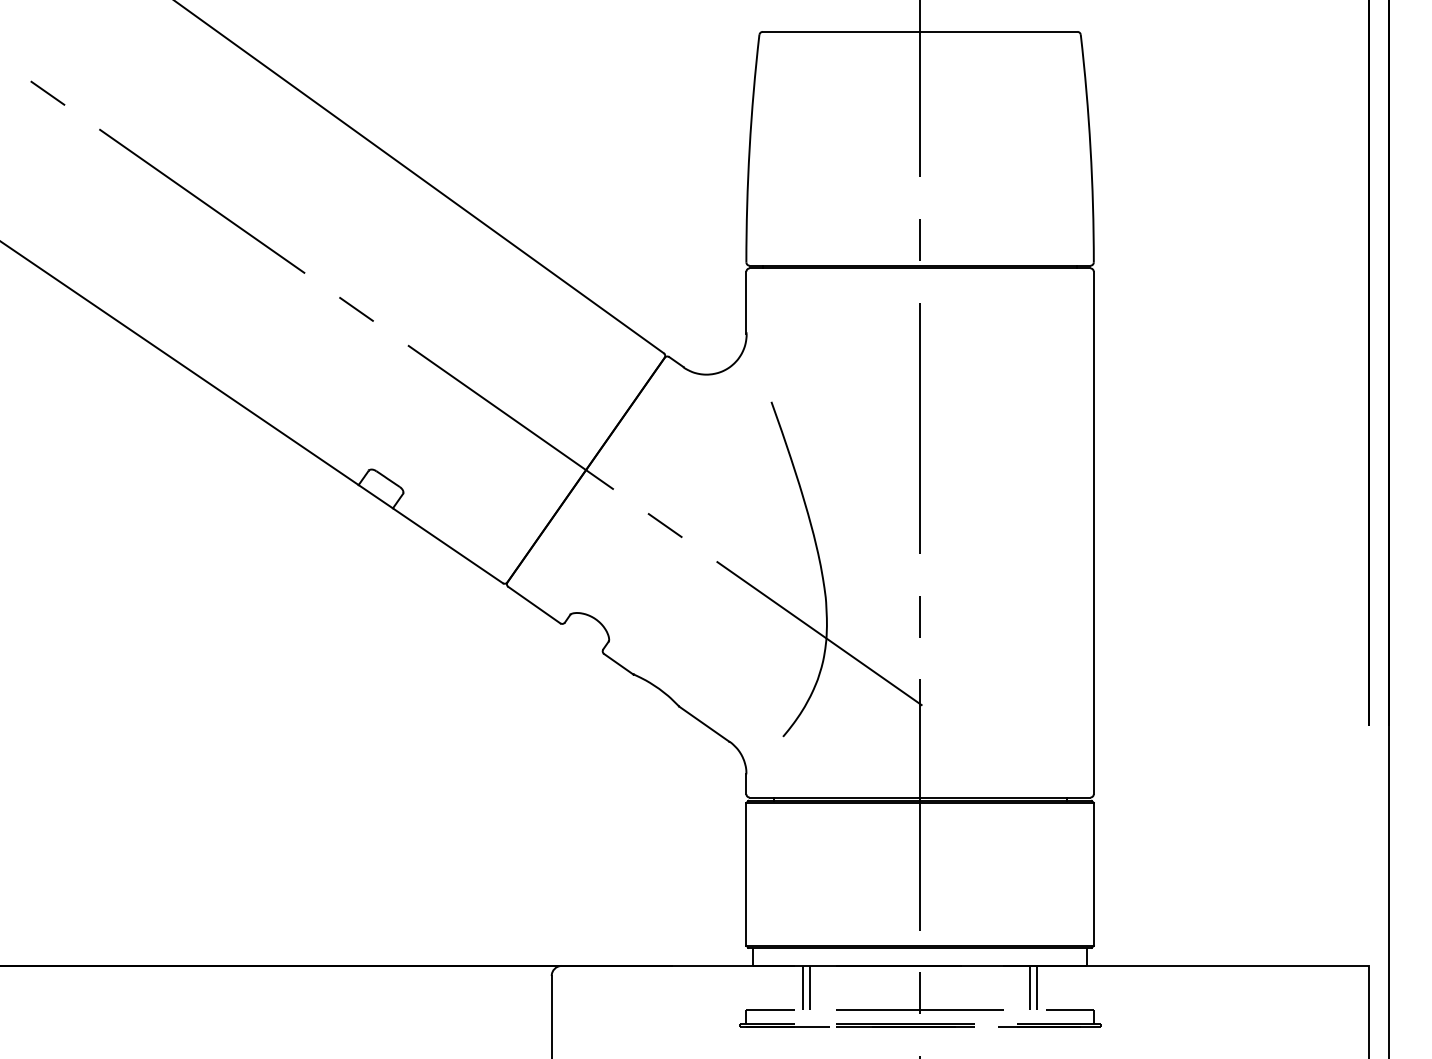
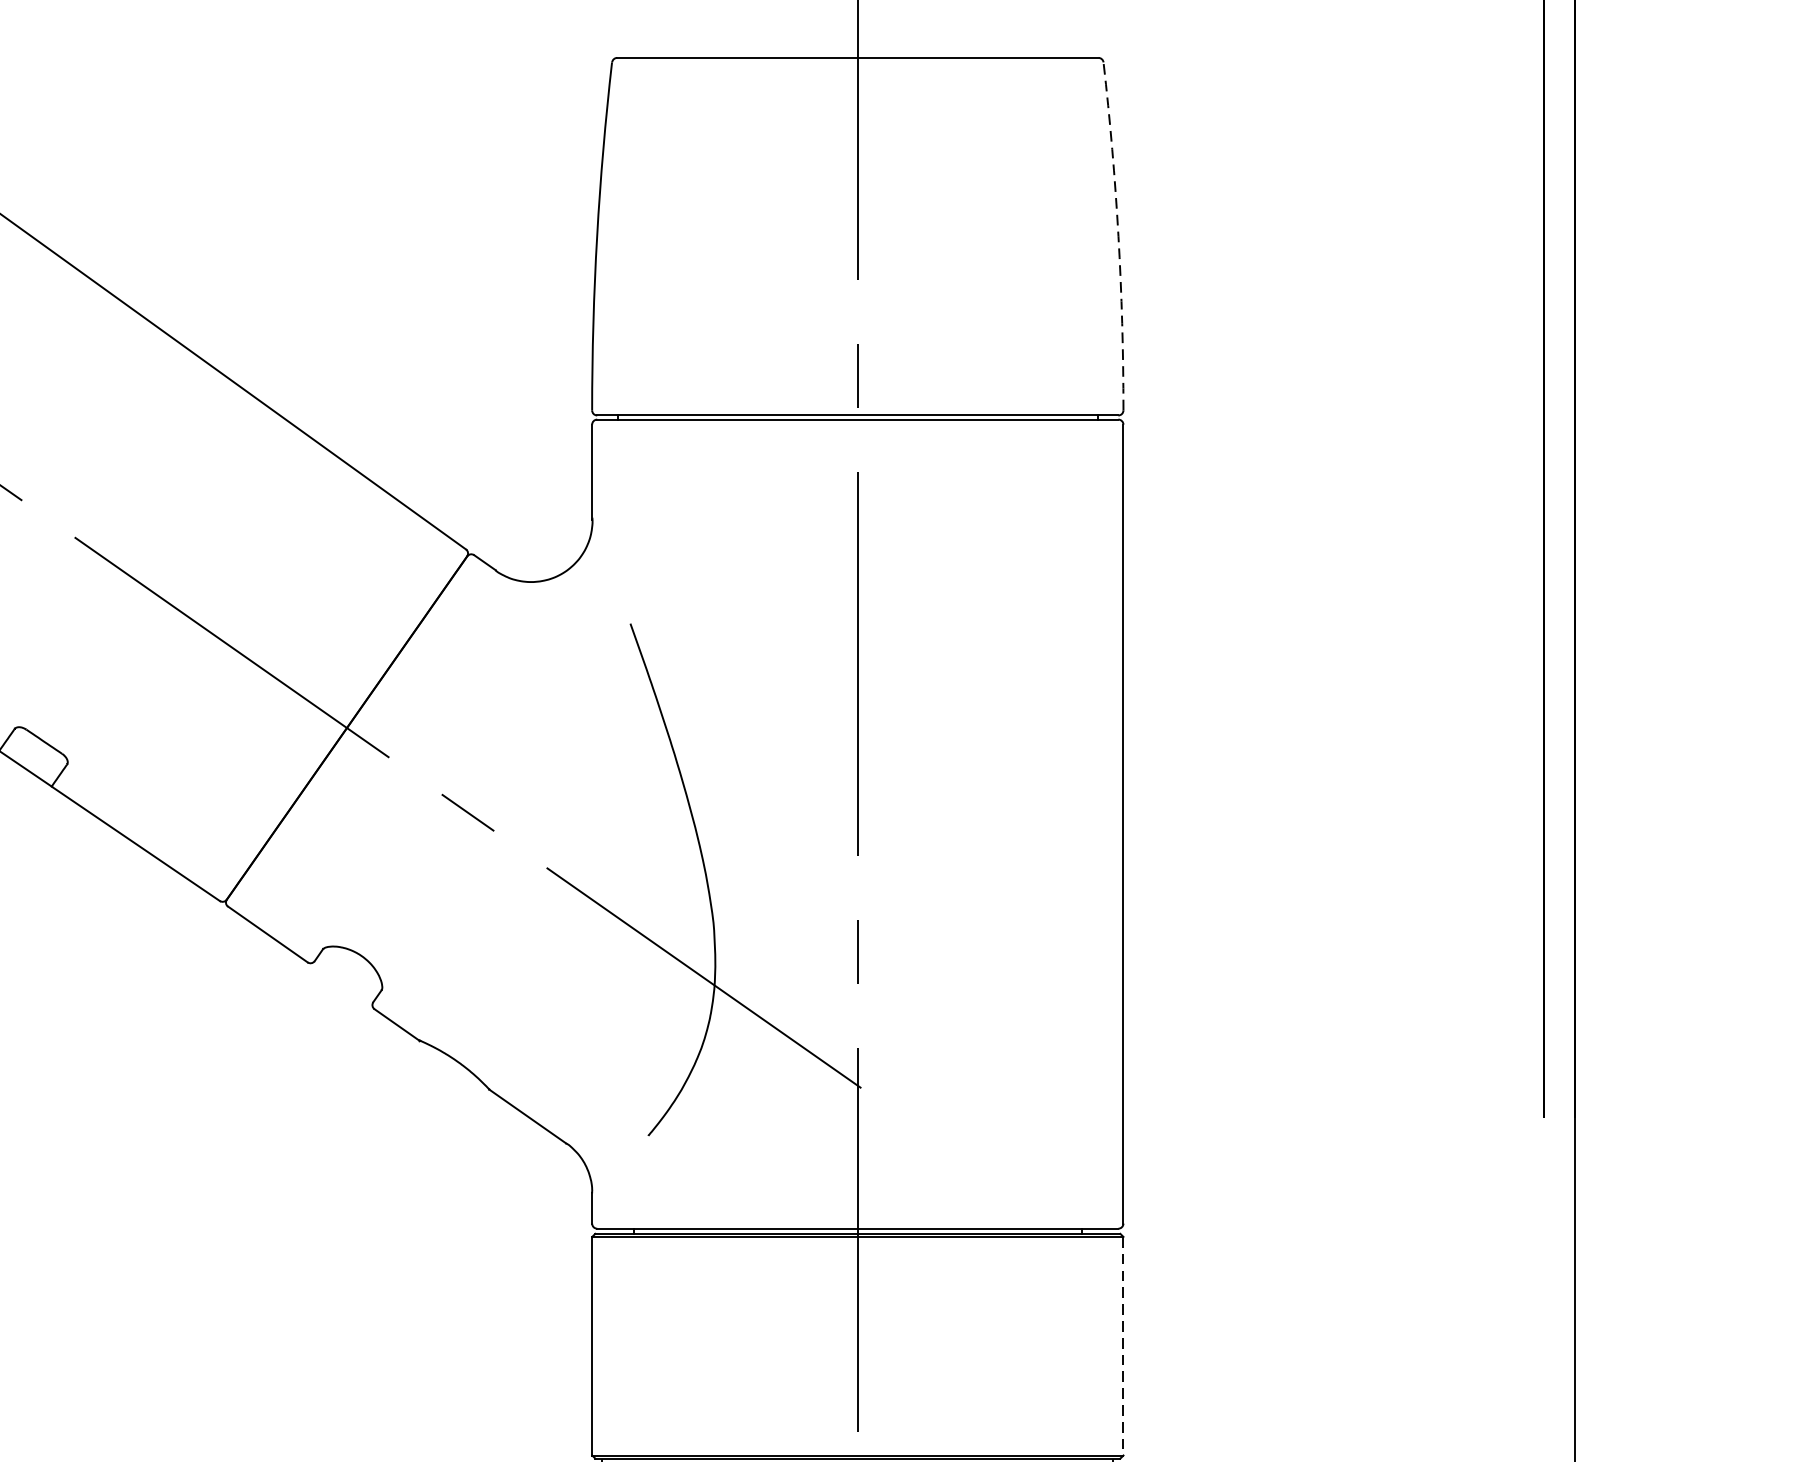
arc: (1090, 148) -> (1118, 236), solid -> dashed
line: (1093, 874) -> (1122, 1346), solid -> dashed

